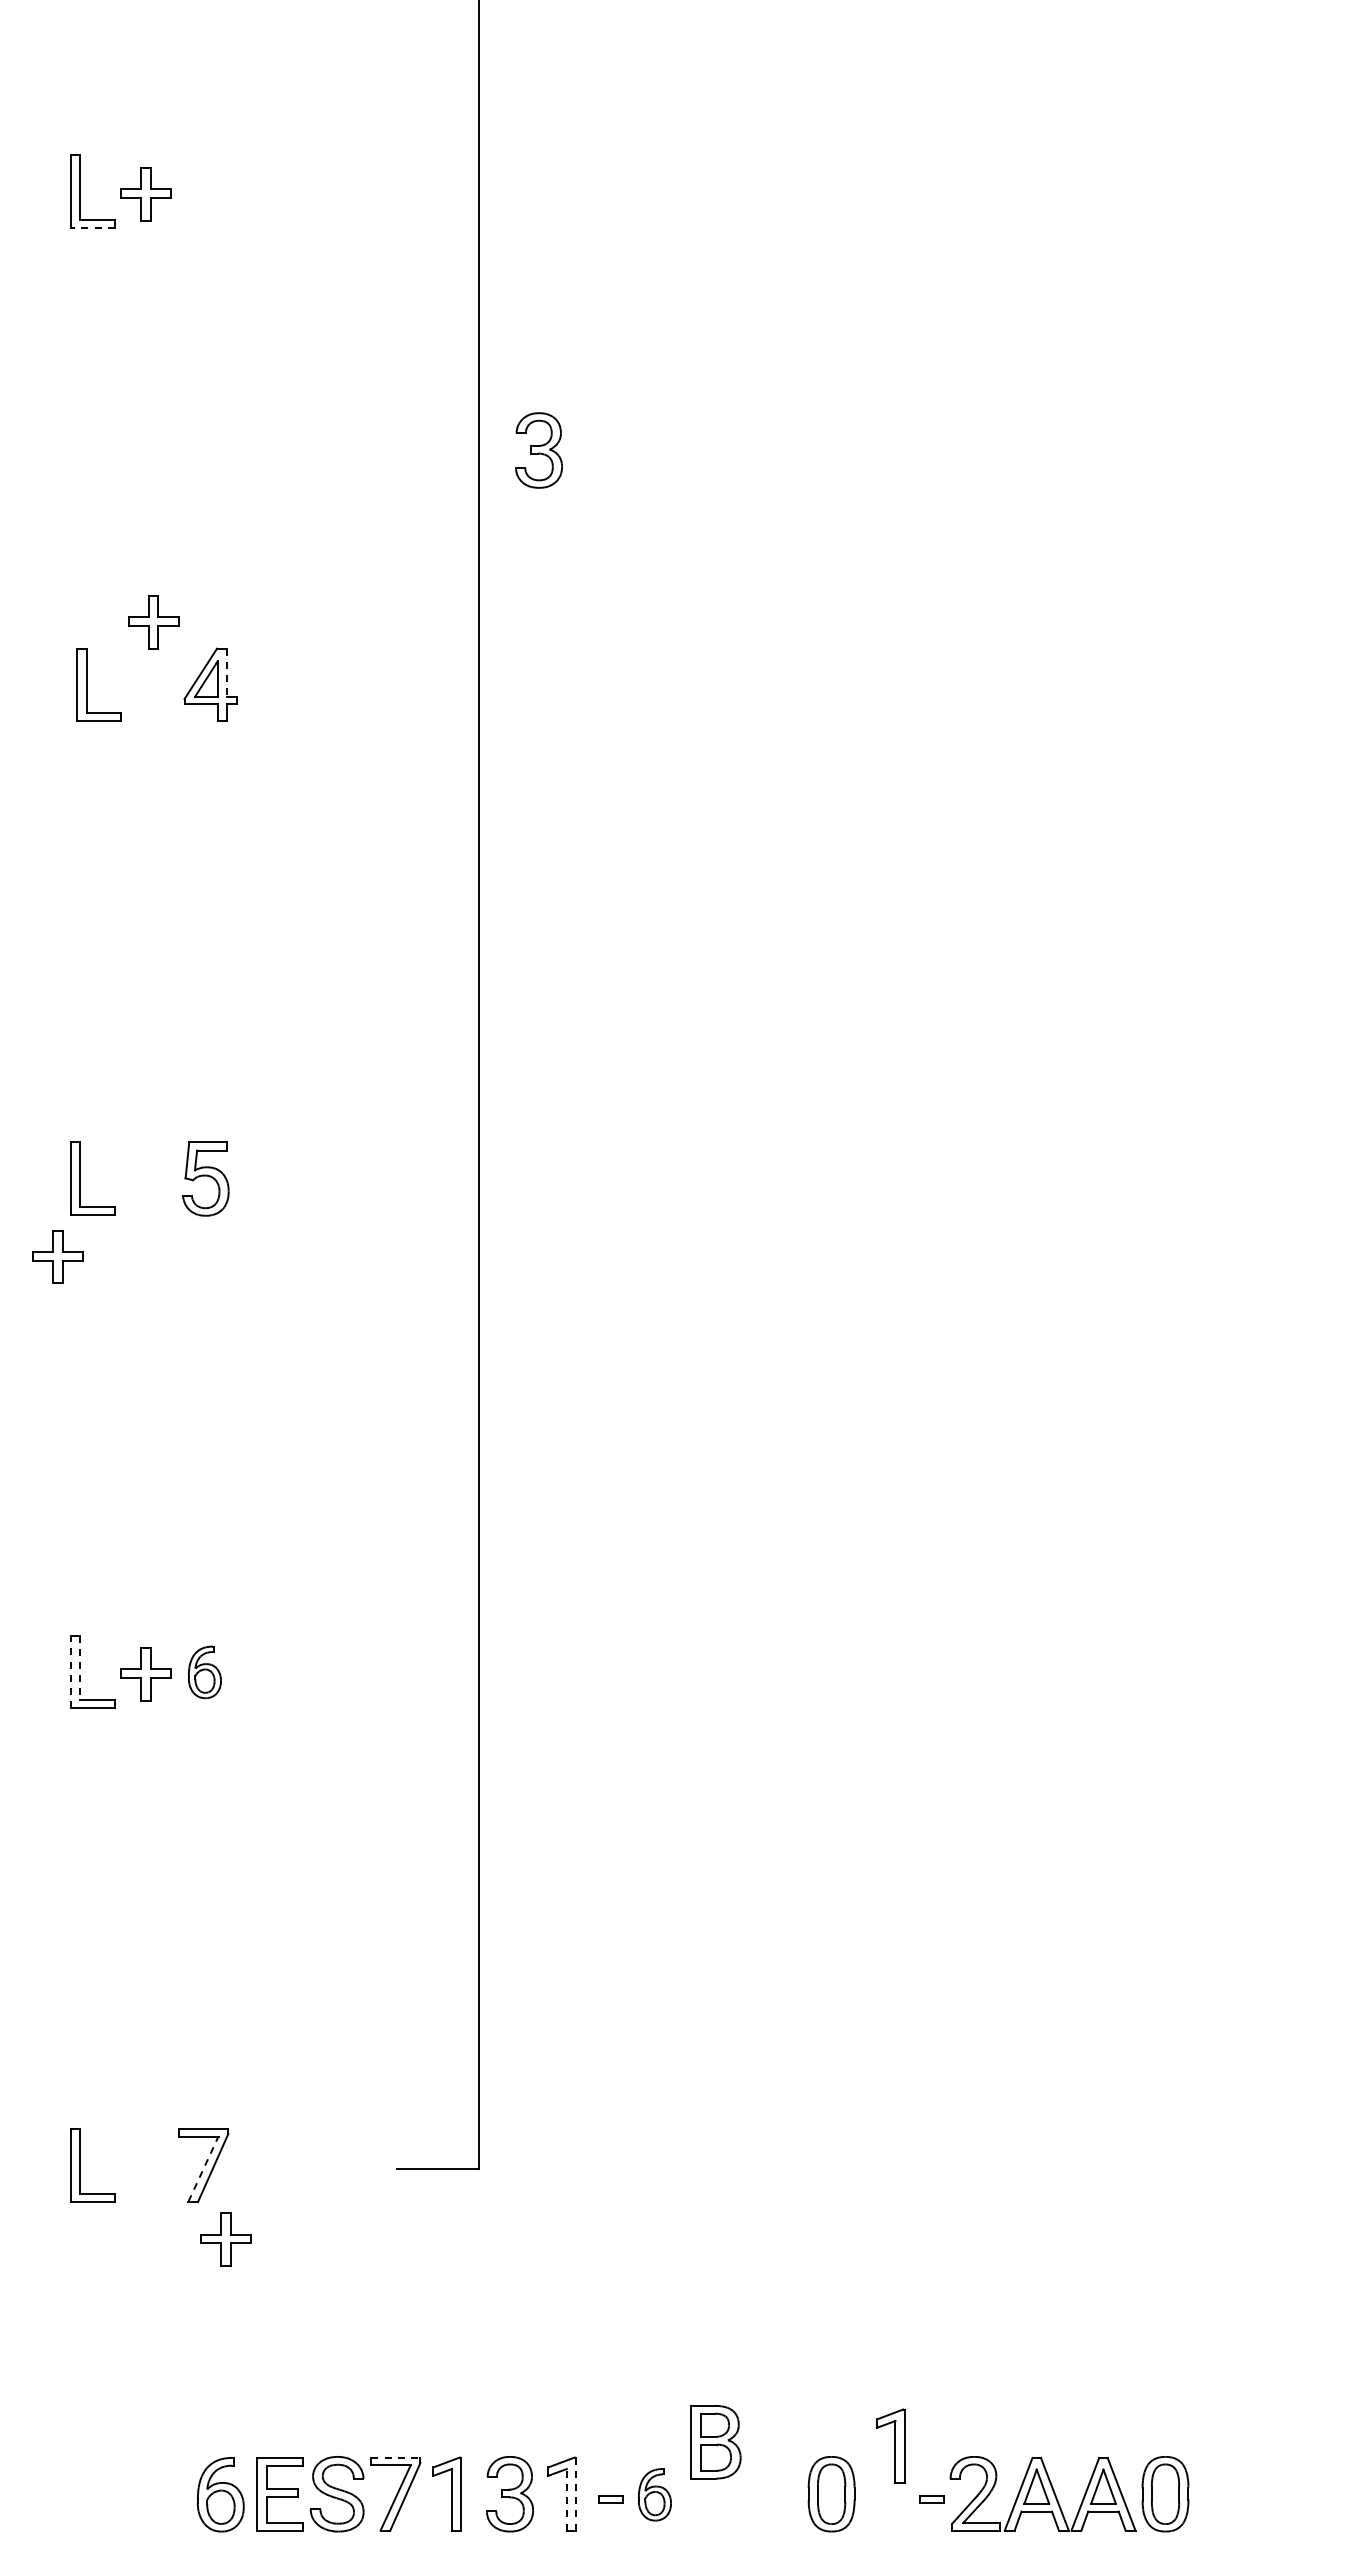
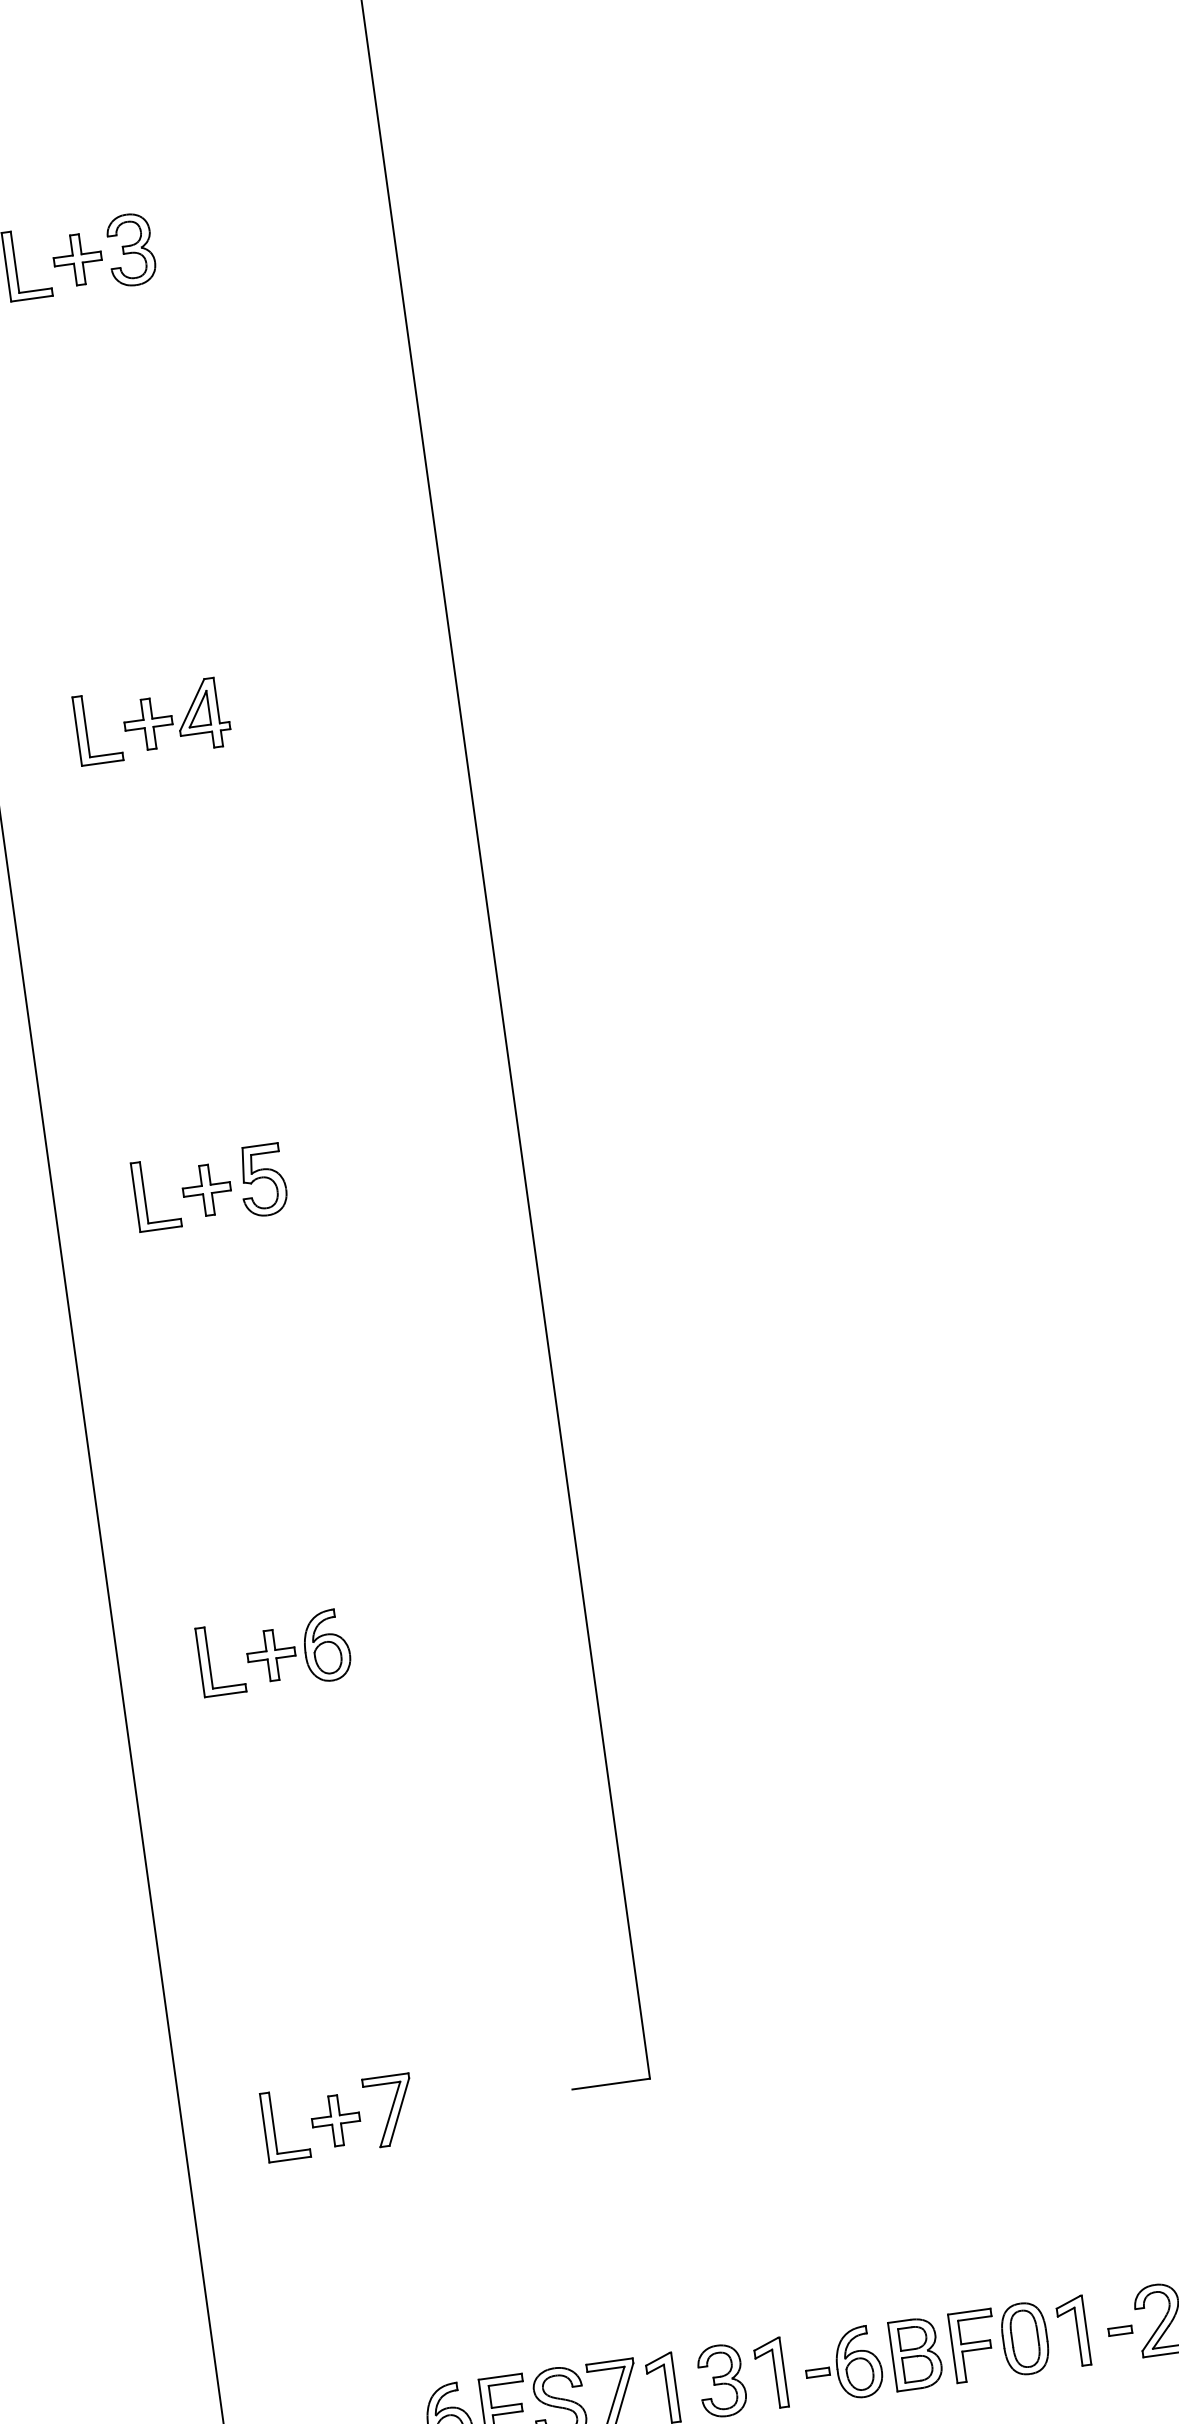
line: (92, 227) -> (31, 298), dashed -> solid
part: (538, 450) -> (130, 249), moved
part: (153, 622) -> (148, 724), moved
line: (226, 673) -> (216, 701), dashed -> solid
part: (57, 1256) -> (206, 1189), moved
line: (80, 1668) -> (208, 1658), dashed -> solid
line: (70, 1671) -> (199, 1662), dashed -> solid
part: (204, 1672) -> (326, 1646), size x1.43
line: (203, 2169) -> (390, 2114), dashed -> solid
part: (225, 2239) -> (335, 2120), moved
part: (715, 2442) -> (915, 2354), moved
part: (890, 2445) -> (1073, 2331), moved
line: (395, 2457) -> (609, 2361), dashed -> solid
line: (576, 2494) -> (784, 2372), dashed -> solid
part: (654, 2494) -> (858, 2362), size x1.43
part: (777, 2494) -> (974, 2346), added
line: (566, 2499) -> (775, 2378), dashed -> solid

